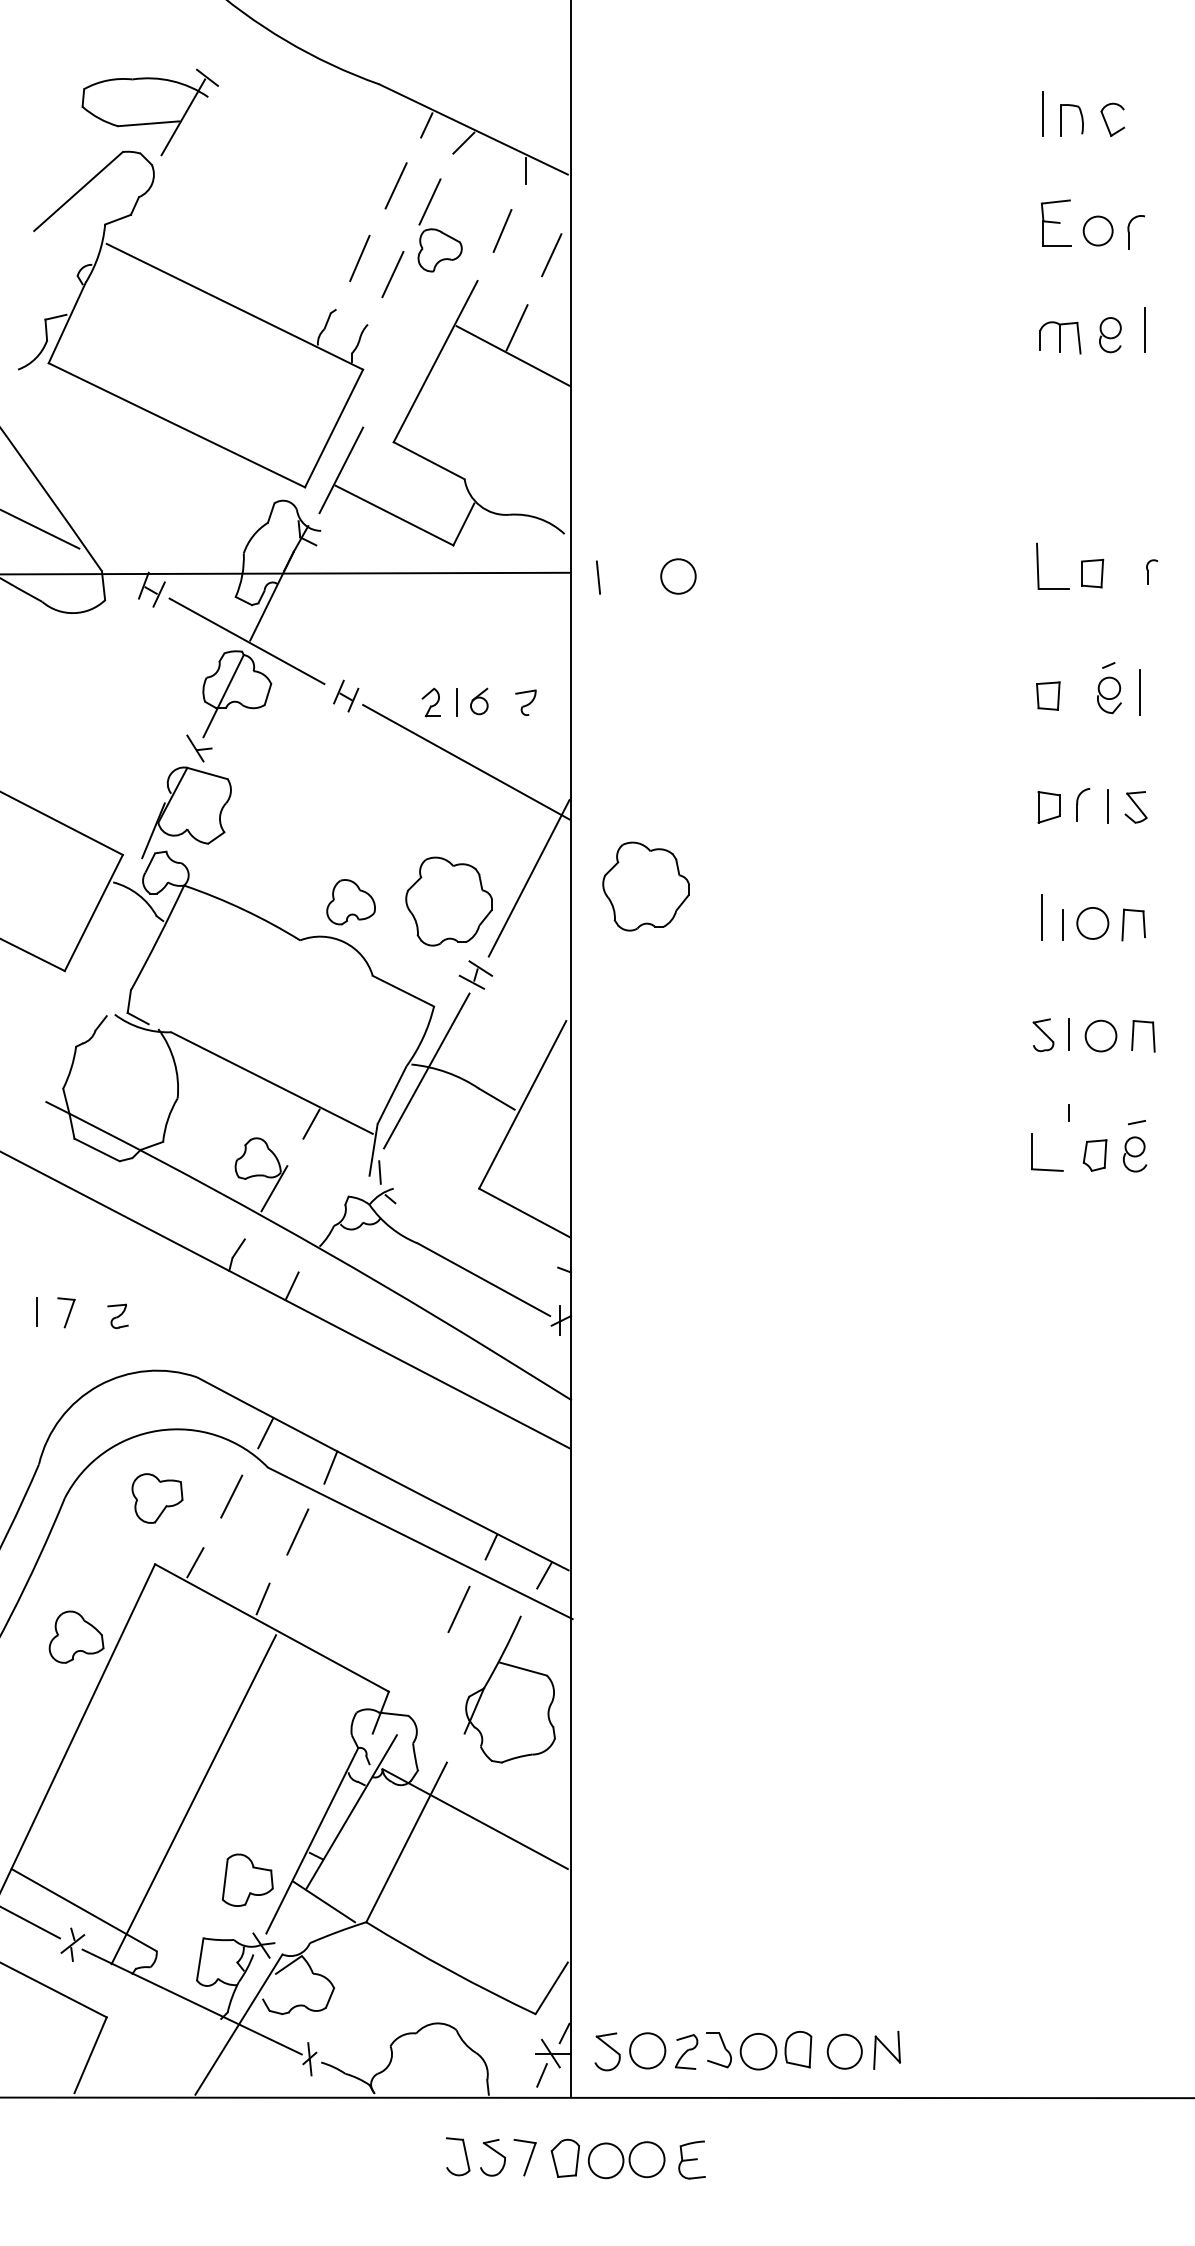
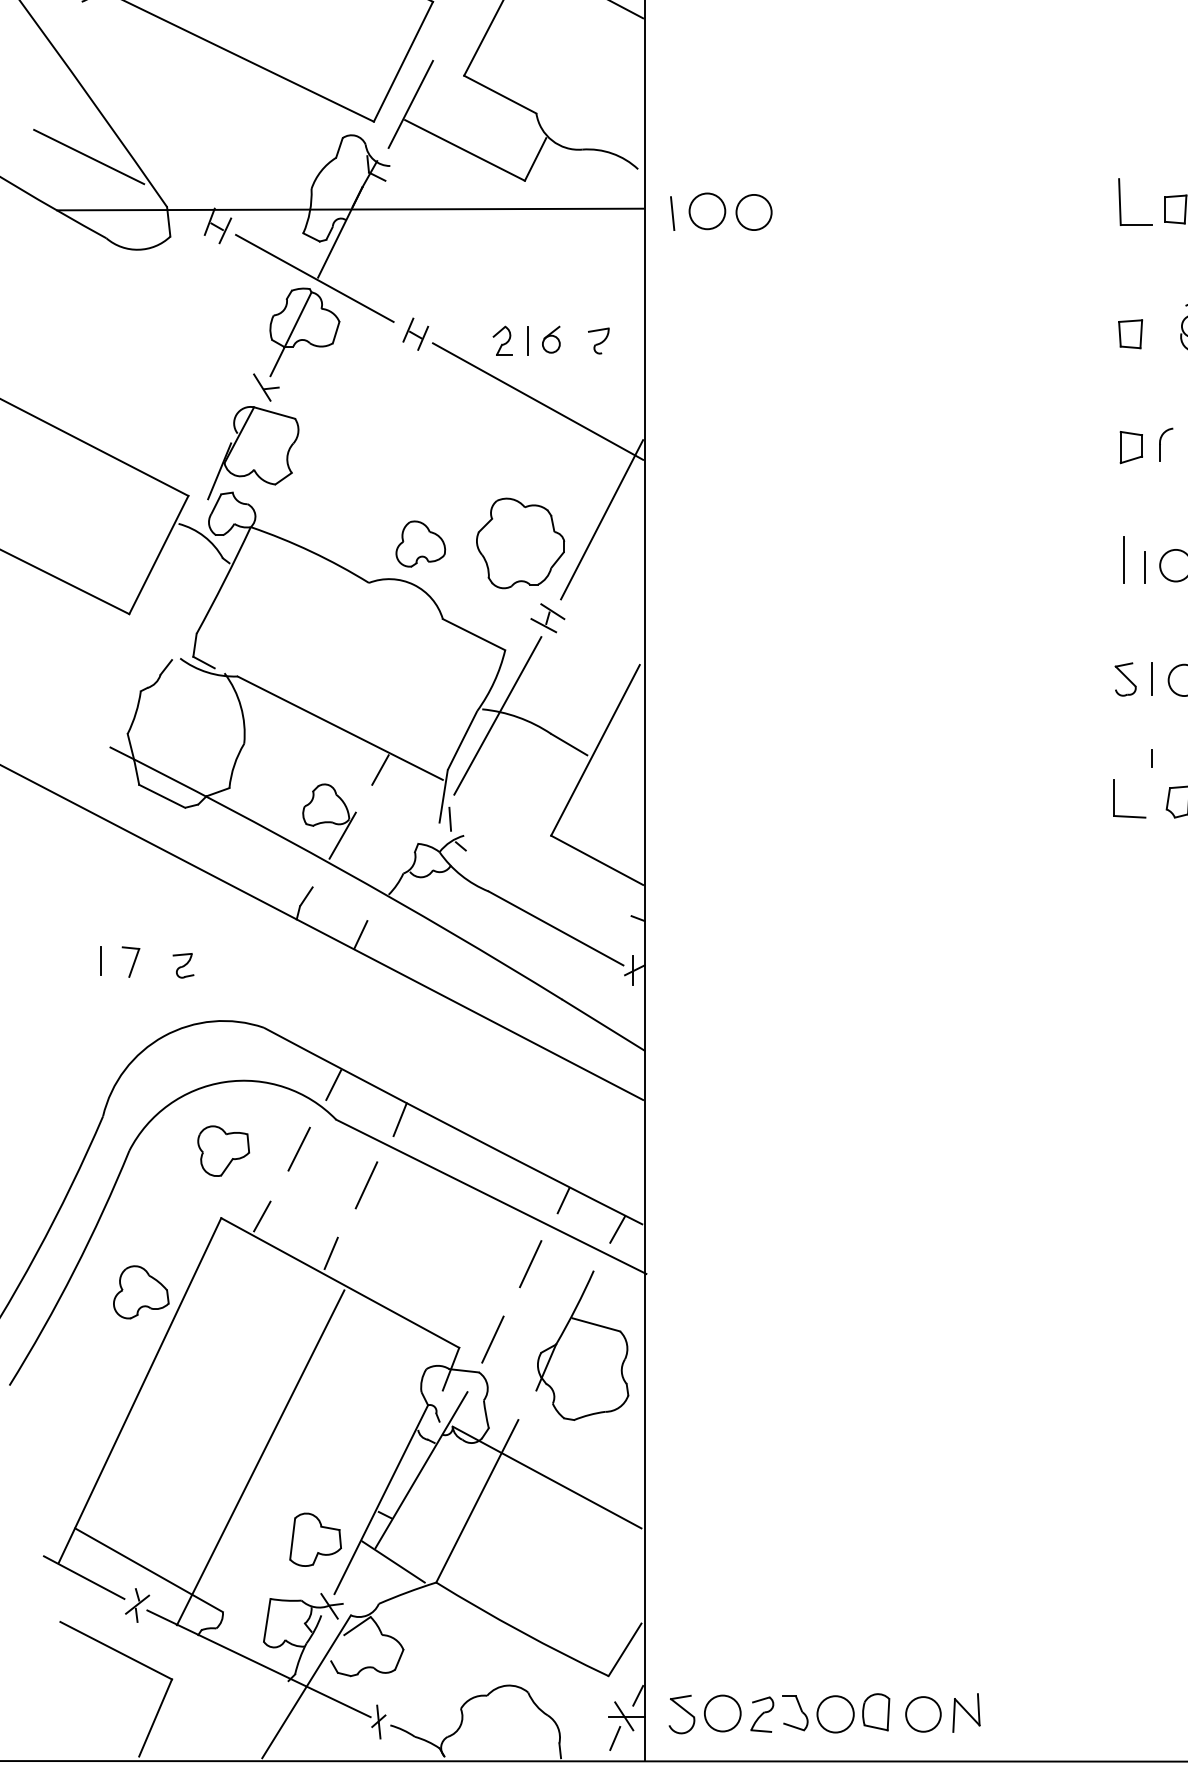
circle: (632, 575) -> (707, 211), added
part: (645, 886) -> (720, 528), removed
line: (421, 1683) -> (492, 1339), added

